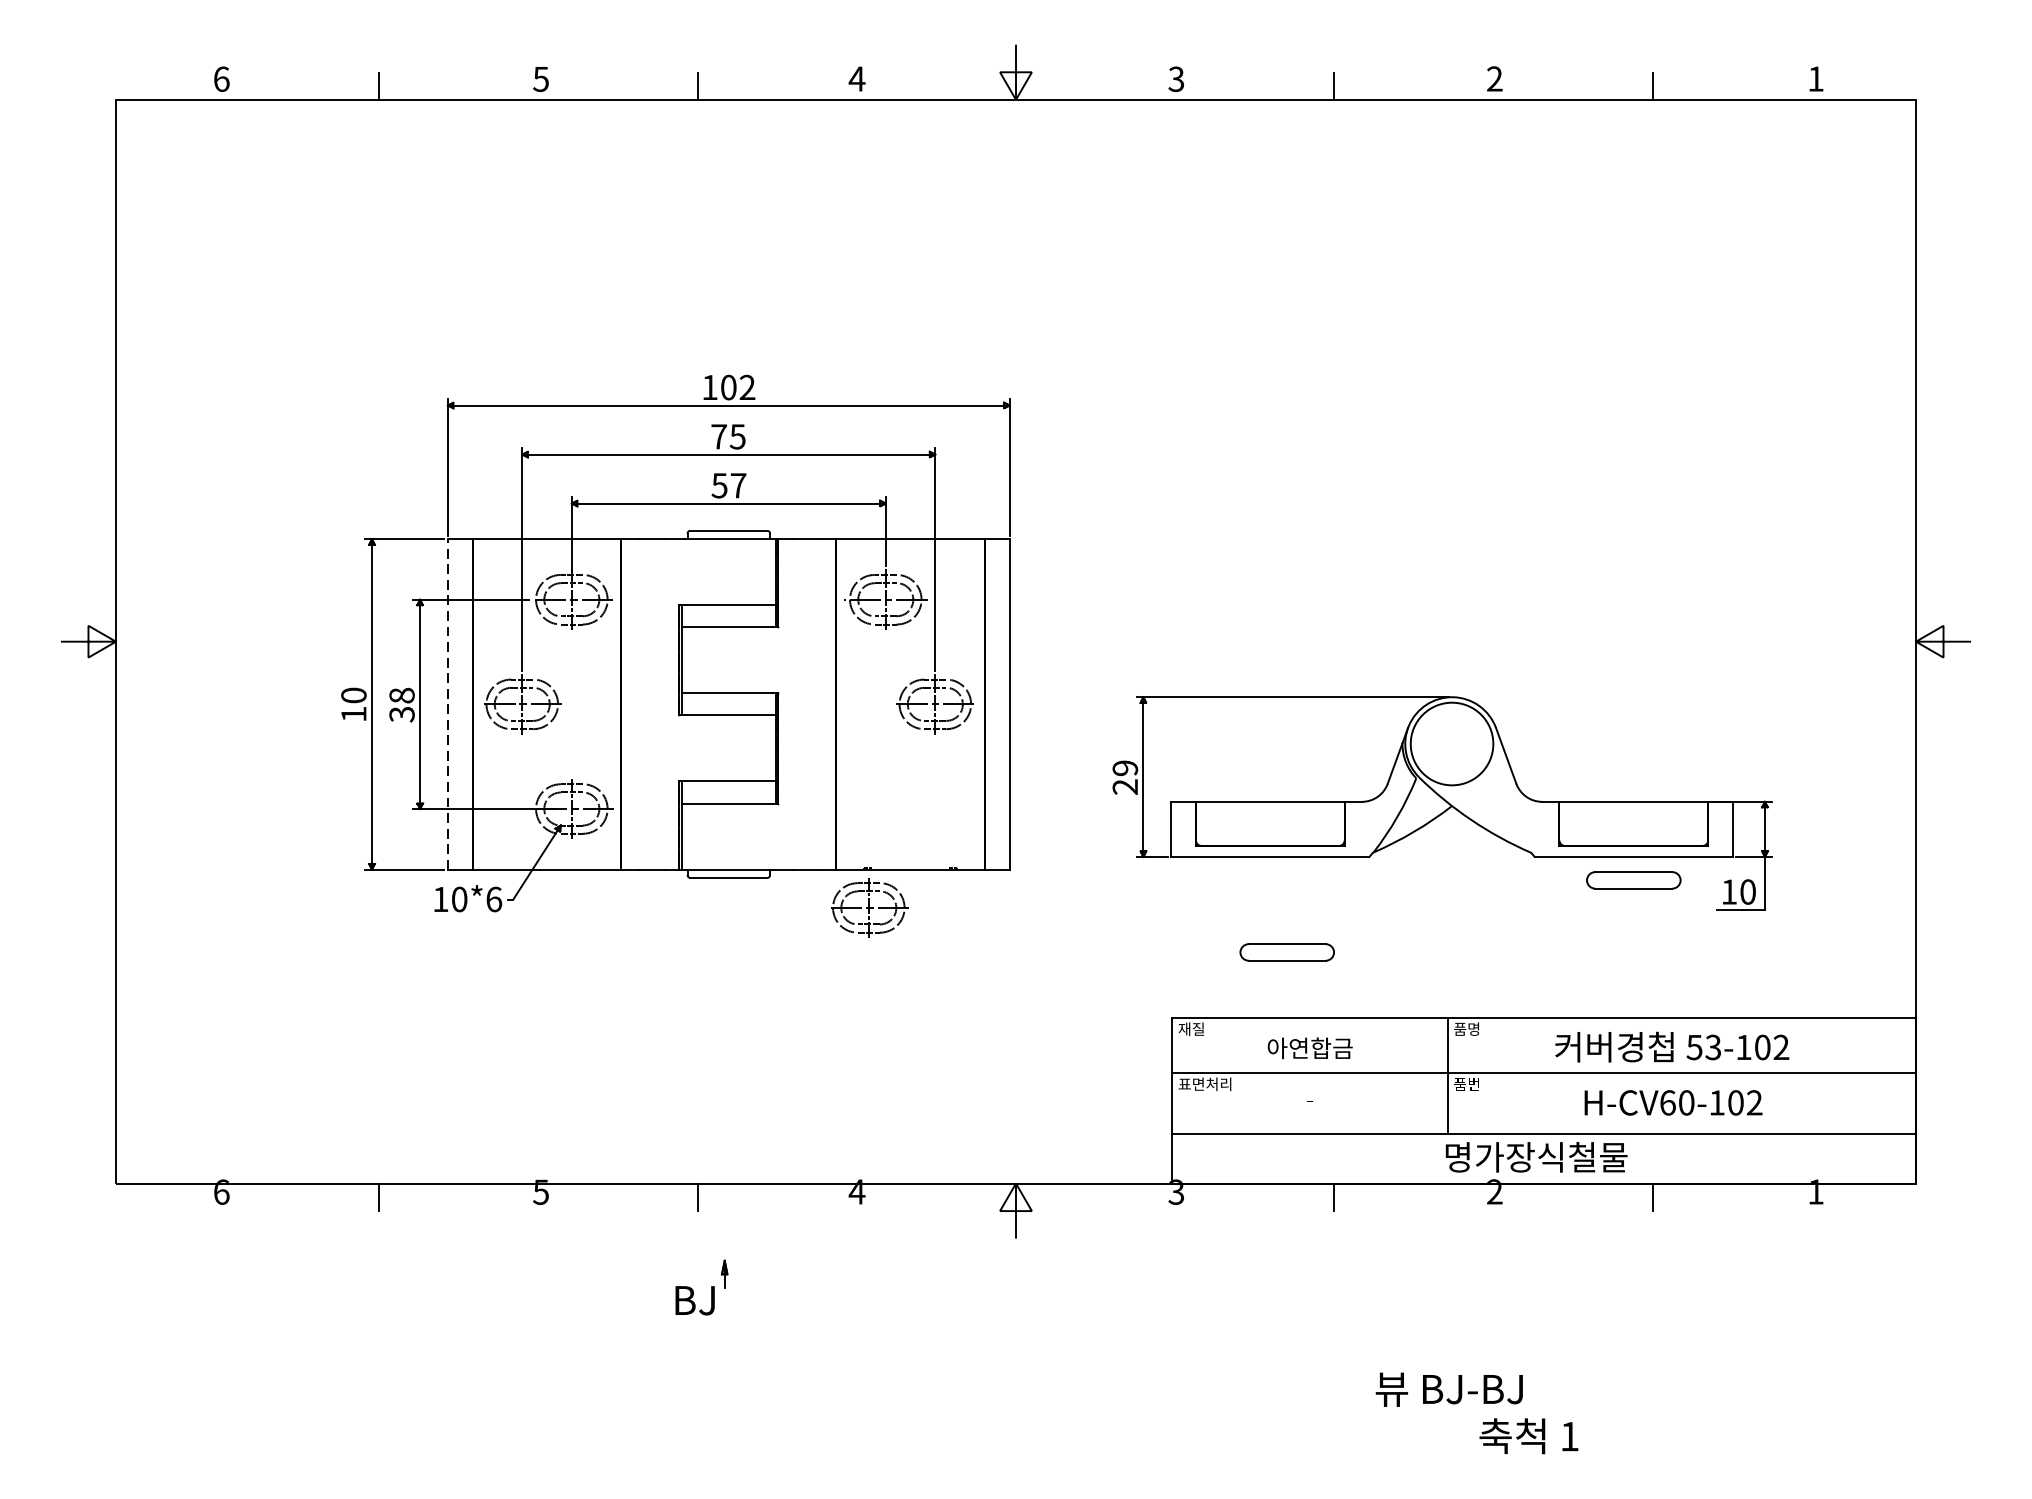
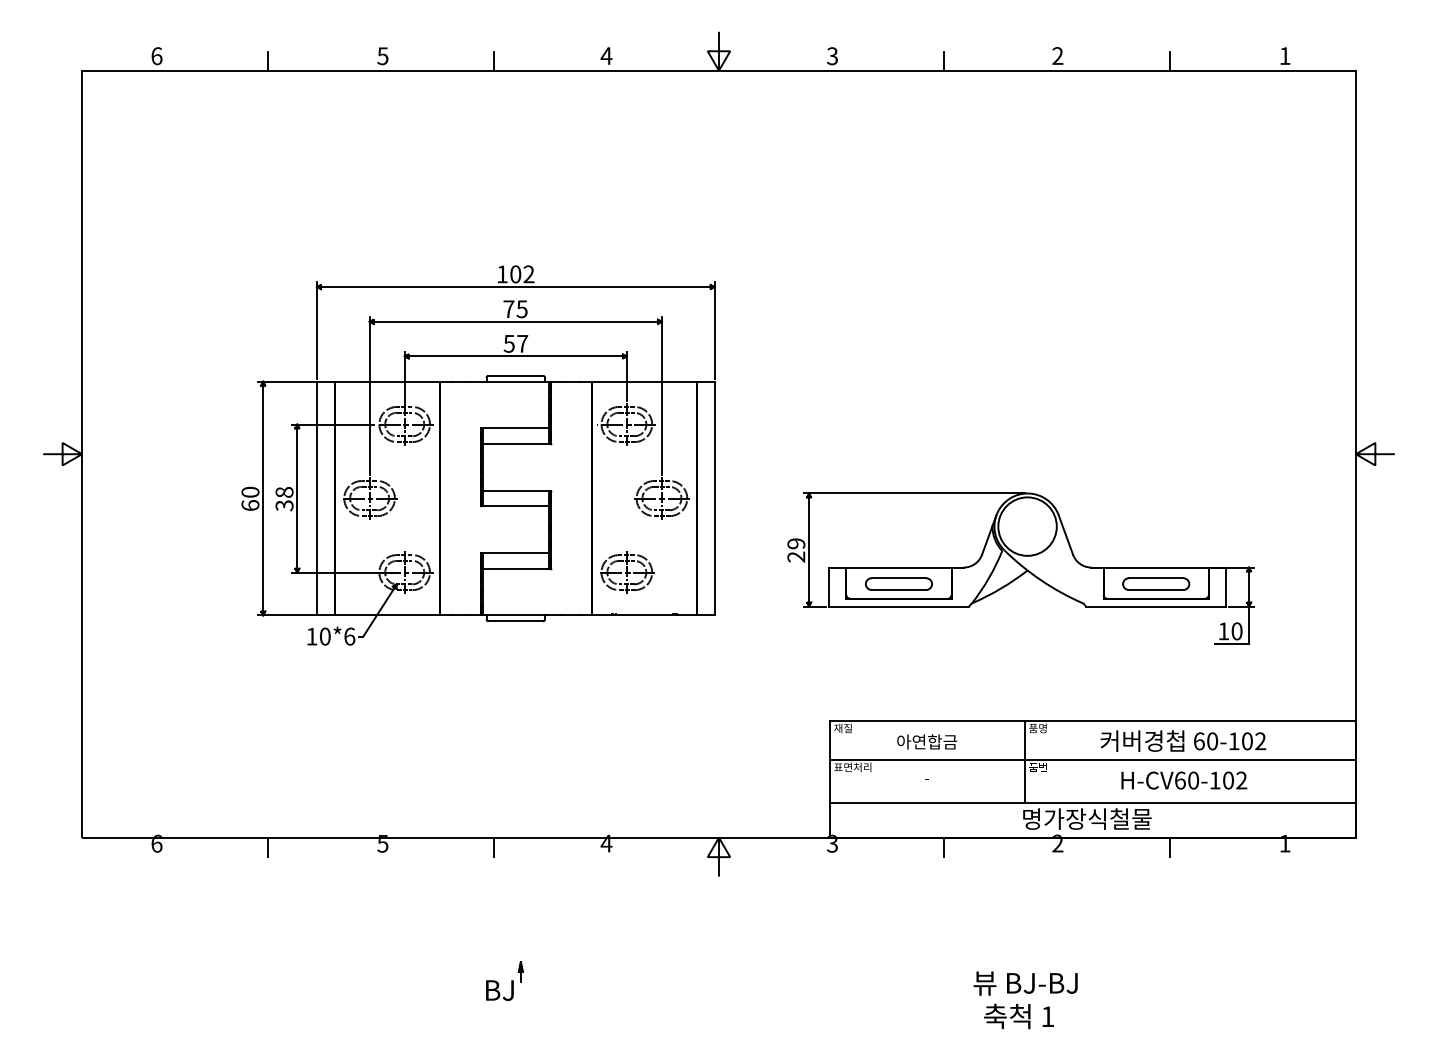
line: (447, 704) -> (316, 498), dashed -> solid
text: (353, 714) -> (250, 505), 10 -> 60
part: (1634, 879) -> (1156, 583), moved
part: (869, 907) -> (627, 572), moved
part: (1286, 951) -> (898, 583), moved
text: (1703, 1047) -> (1205, 741), 53-102 -> 60-102
part: (693, 1289) -> (498, 982), moved
text: (1528, 1436) -> (1018, 1016), moved

